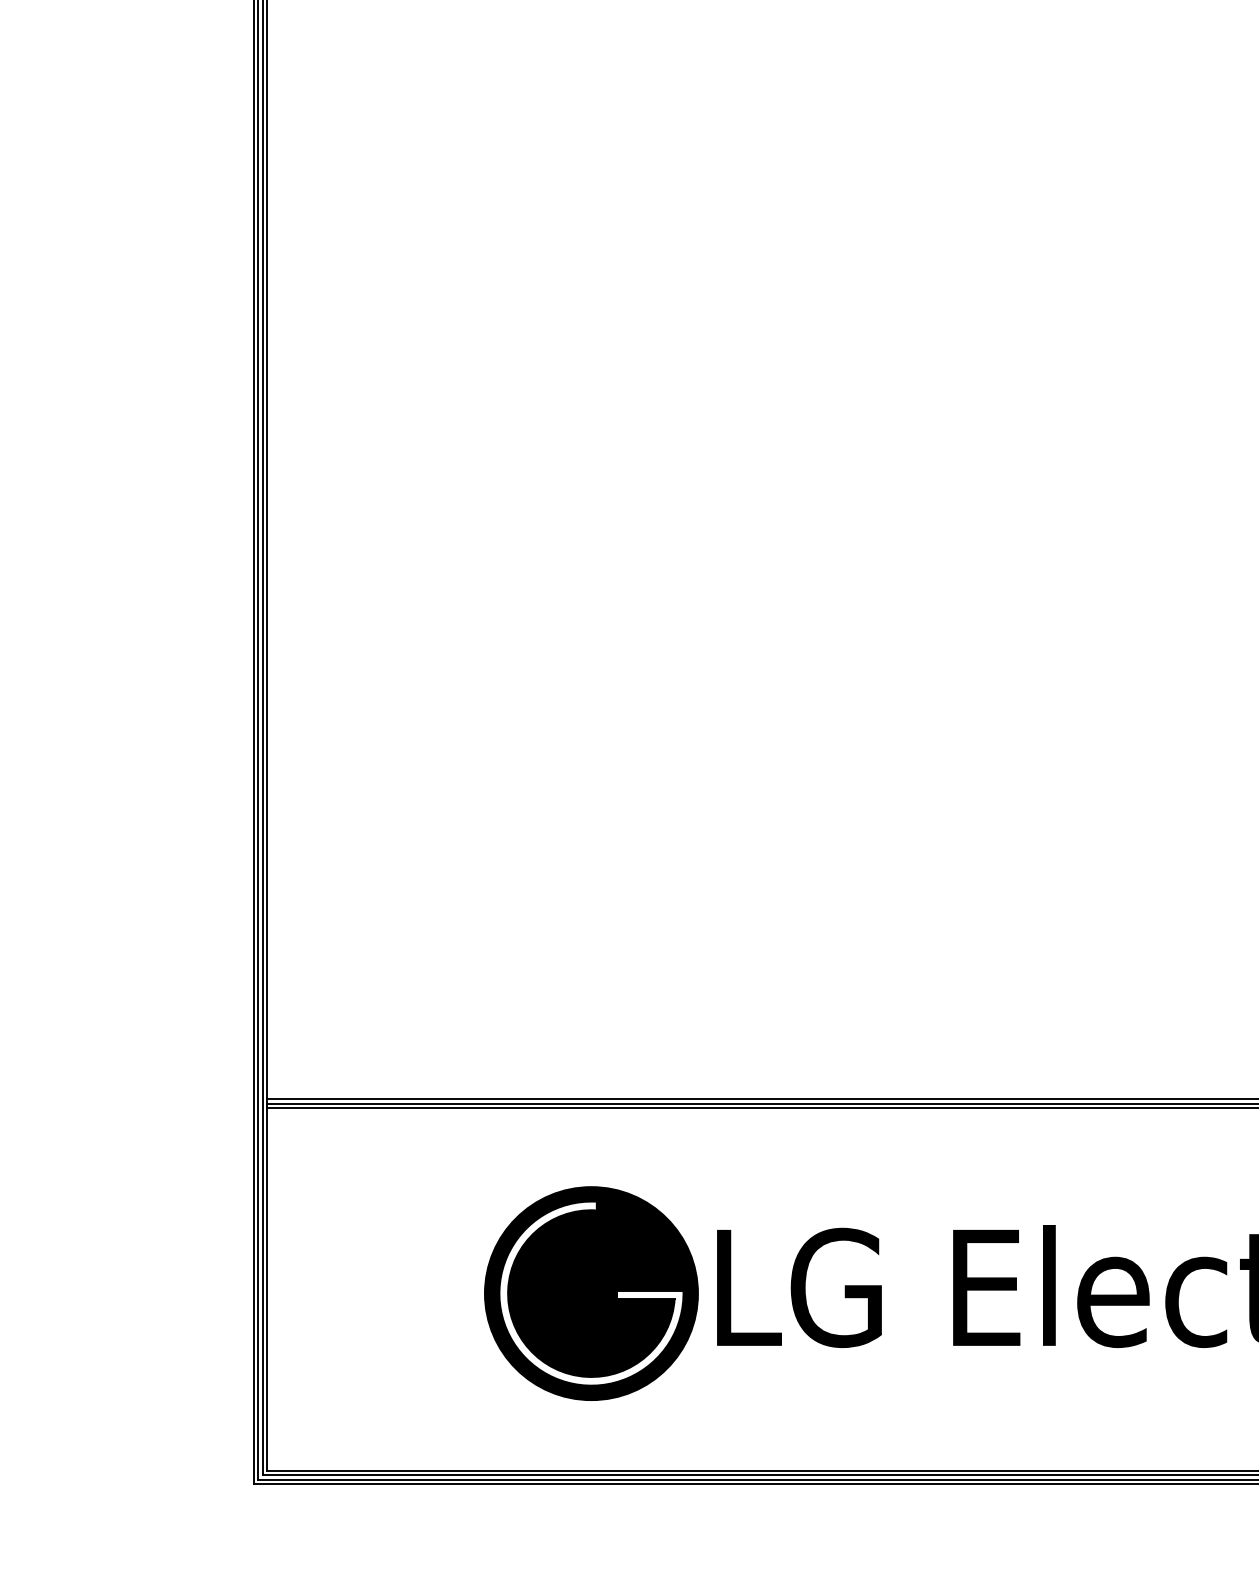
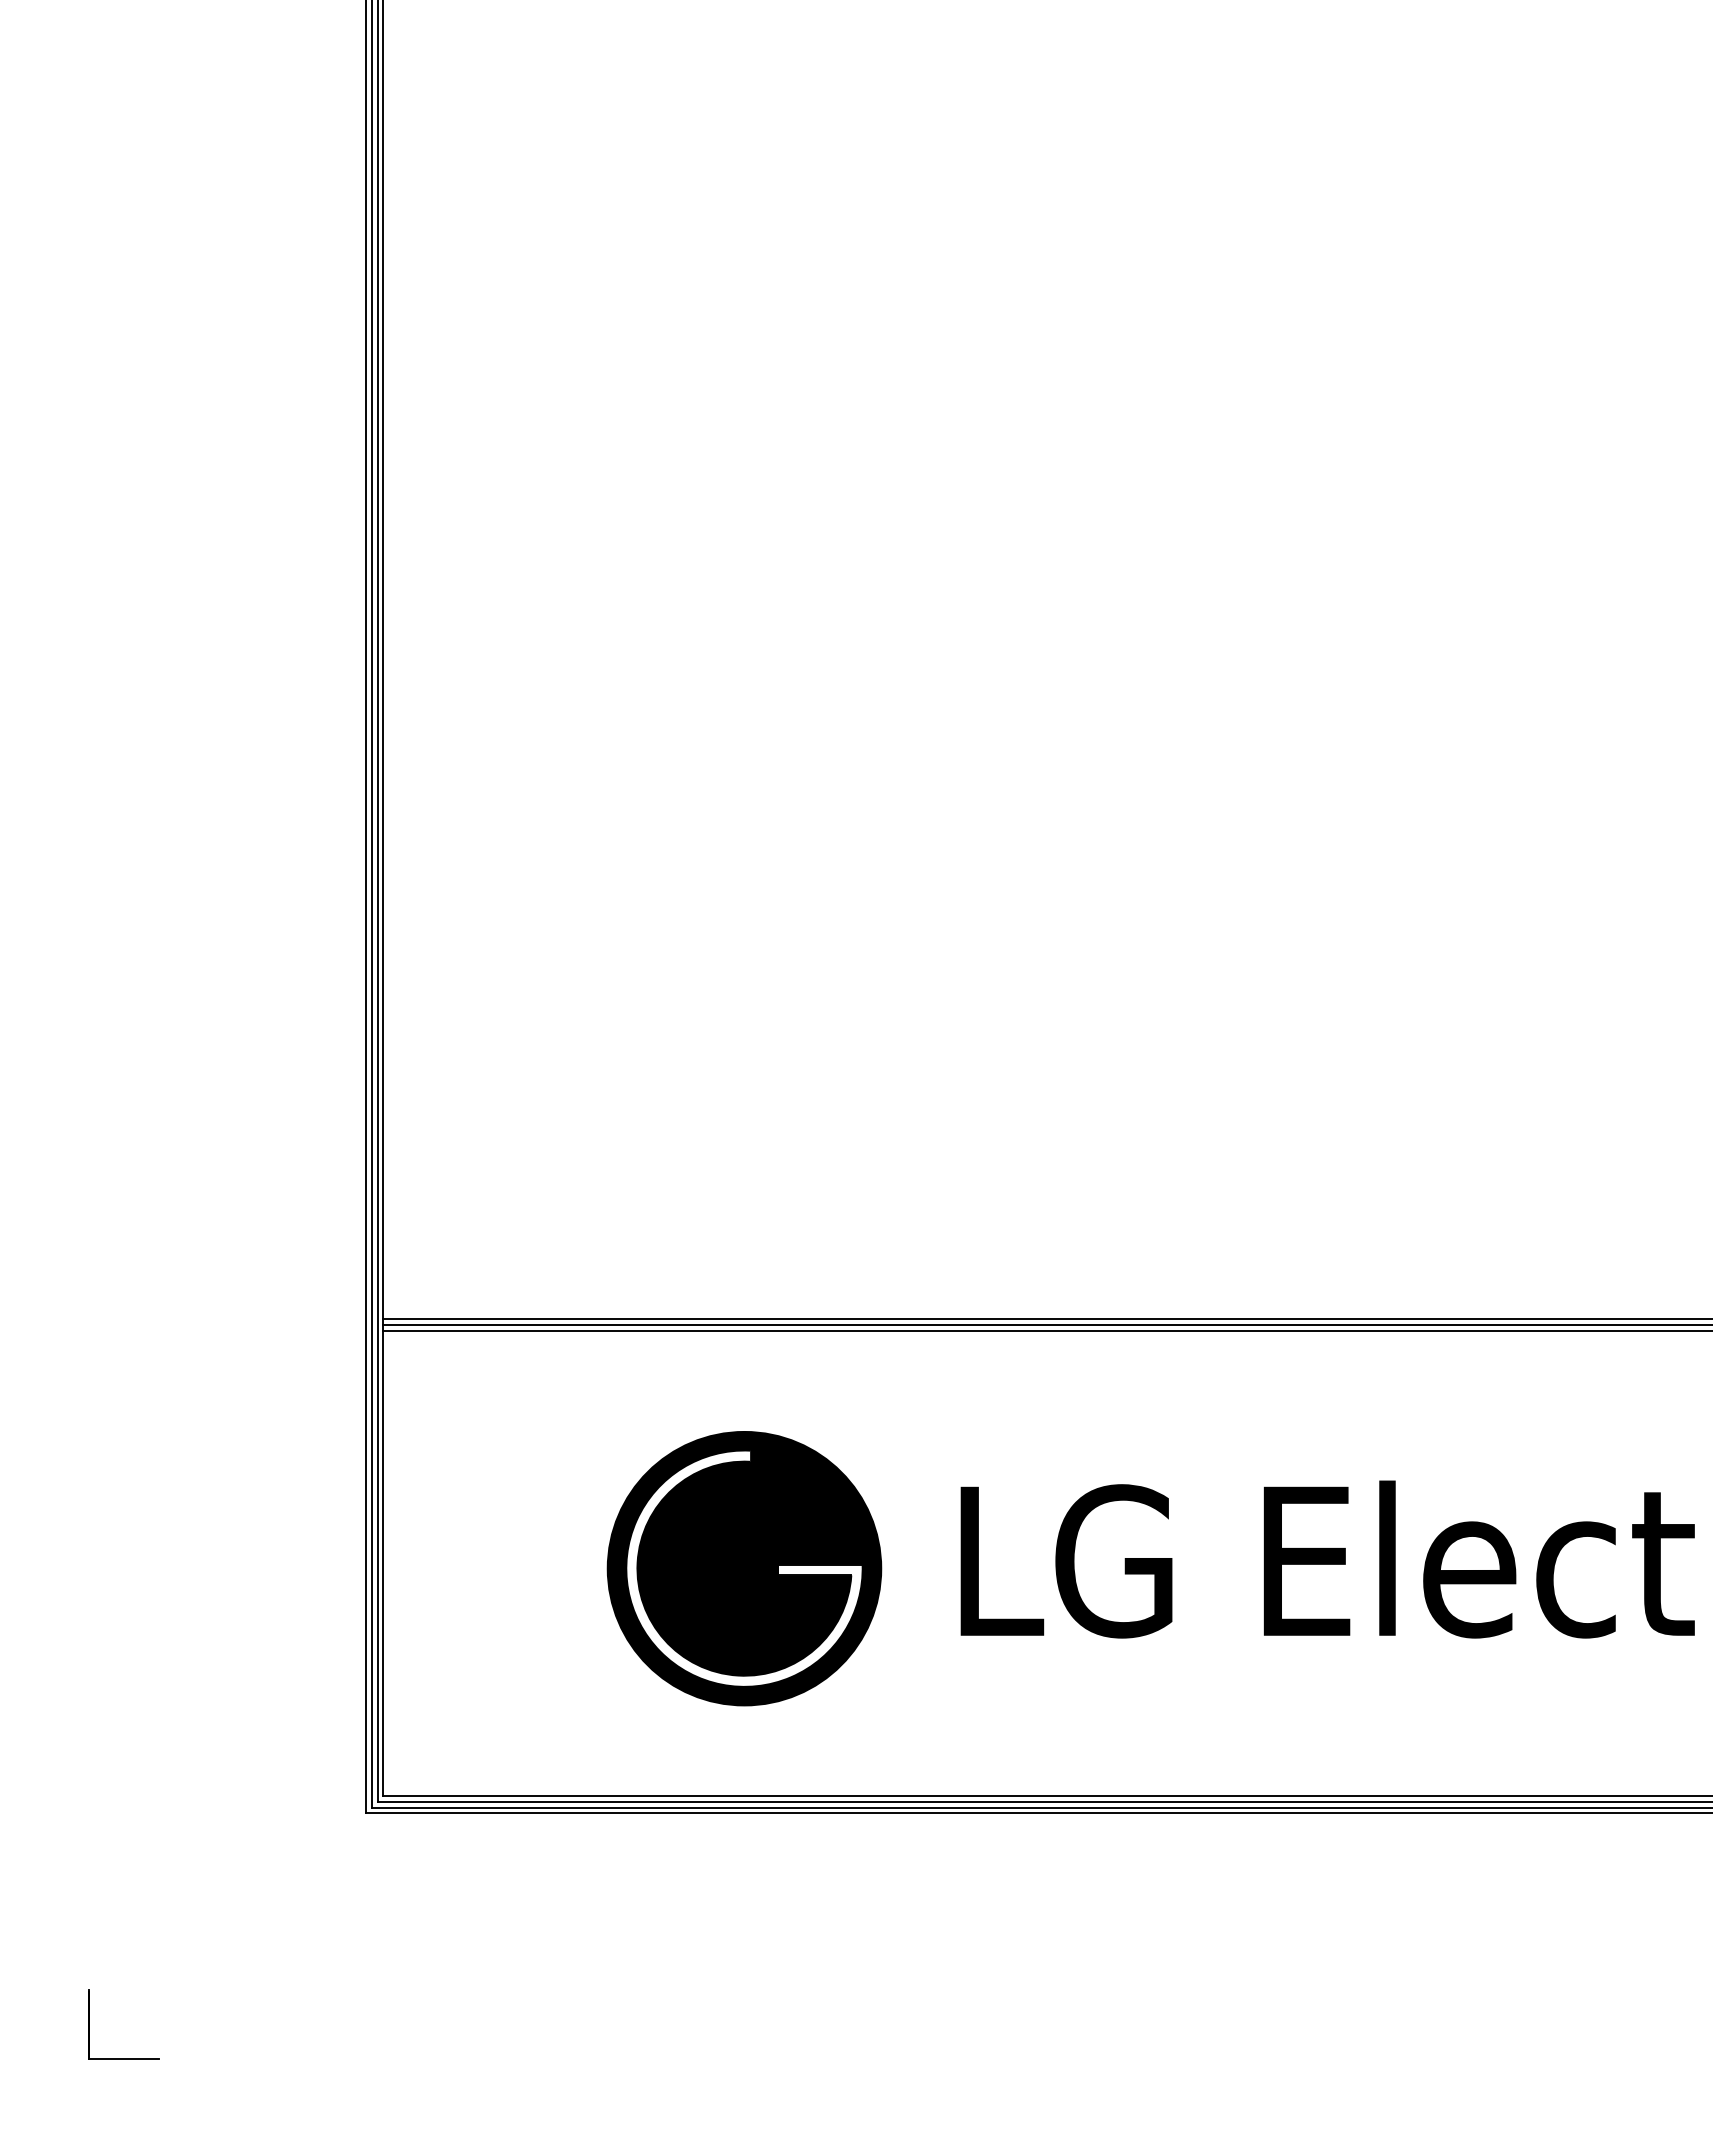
part: (591, 1293) -> (744, 1568), moved

